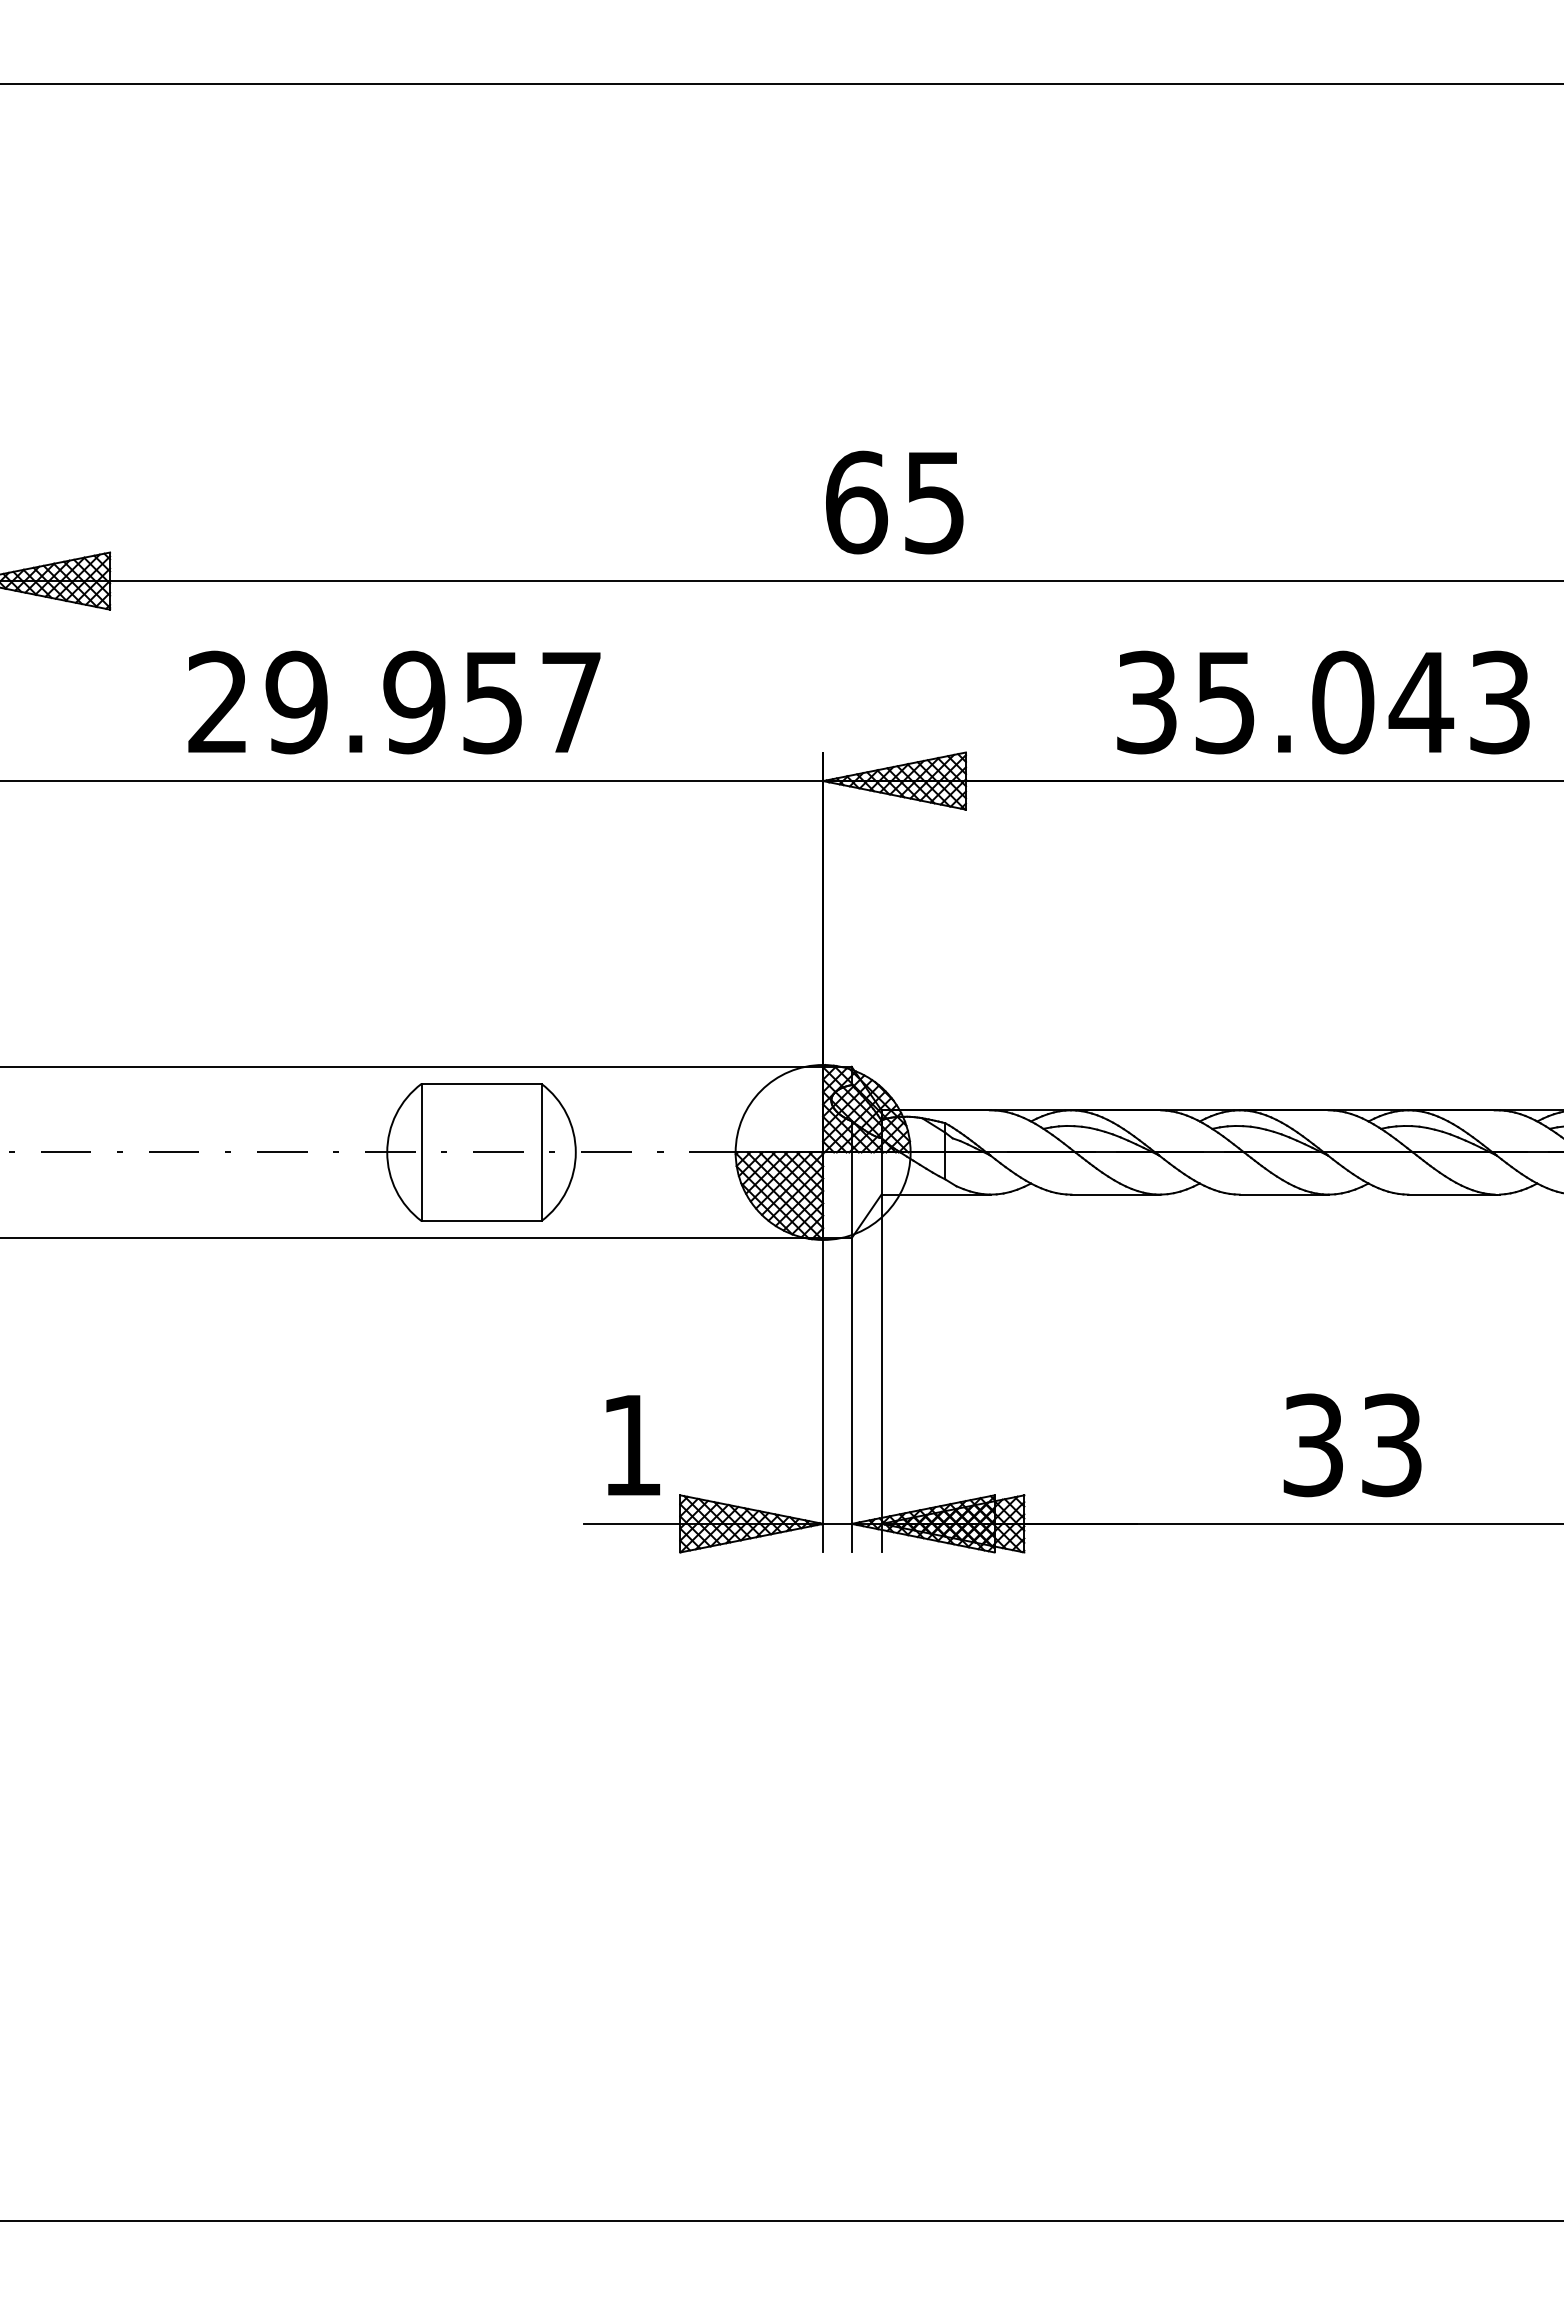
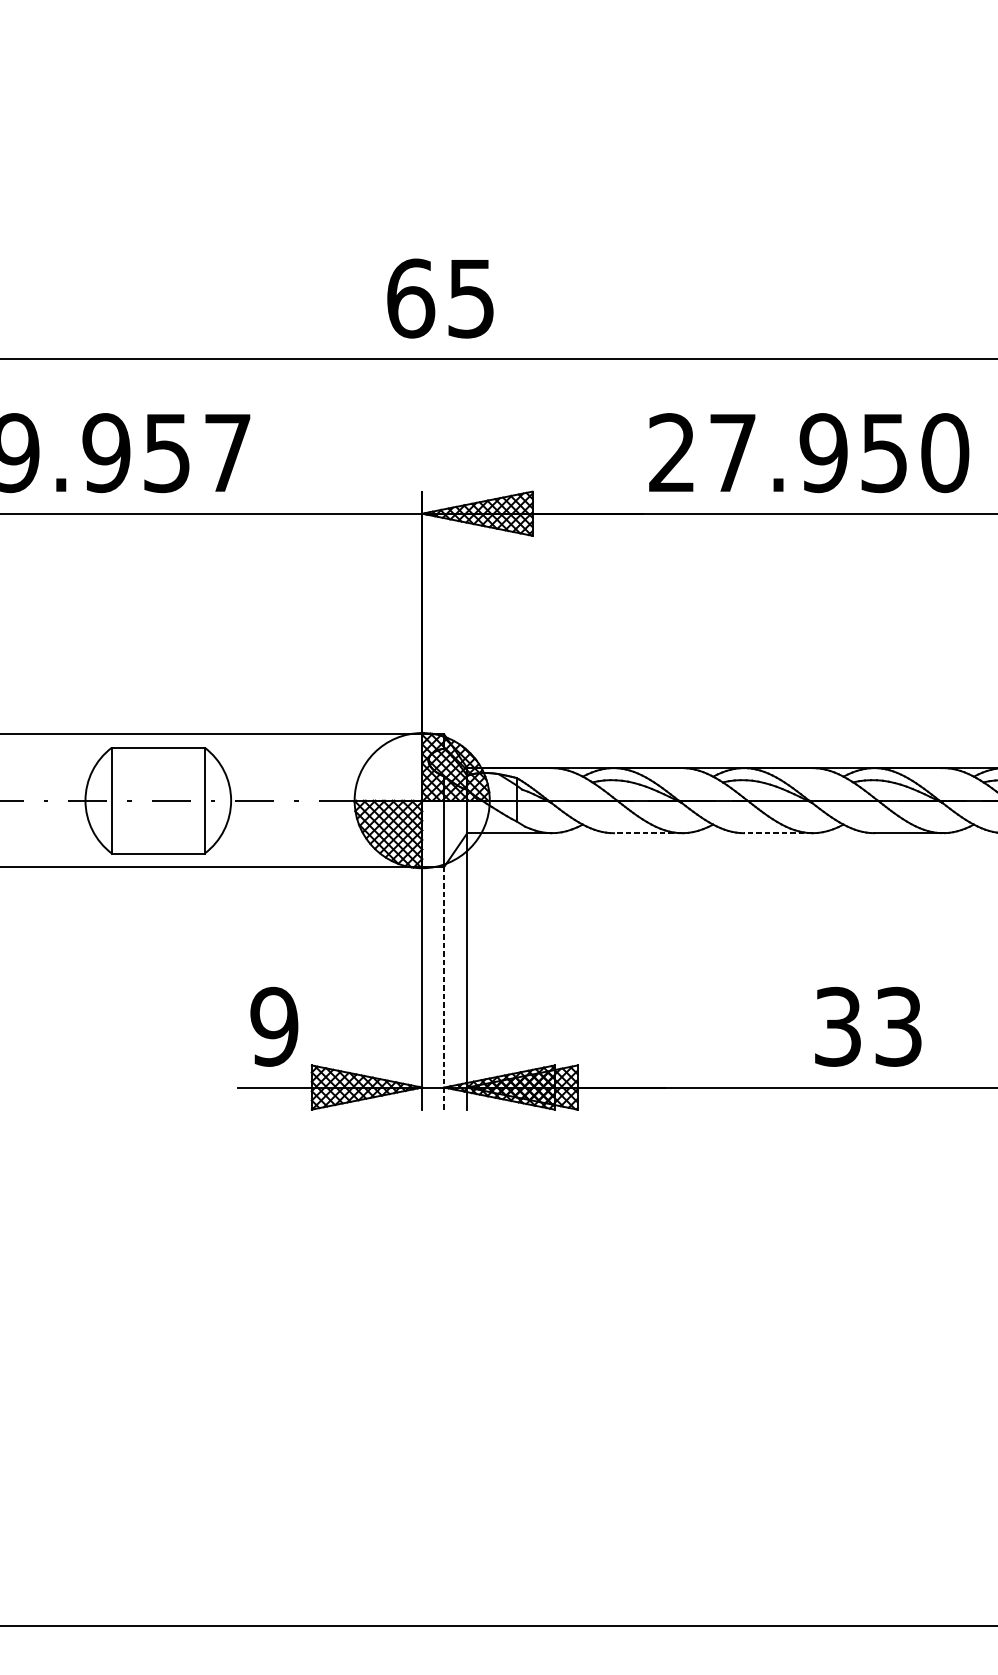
text: (894, 502) -> (440, 298), moved
text: (1324, 702) -> (809, 453), 35.043 -> 27.950
line: (1114, 1194) -> (647, 833), solid -> dashed
line: (1283, 1194) -> (777, 833), solid -> dashed
line: (851, 1394) -> (444, 987), solid -> dashed
text: (631, 1445) -> (274, 1026), 1 -> 9
text: (1352, 1445) -> (868, 1026), moved

